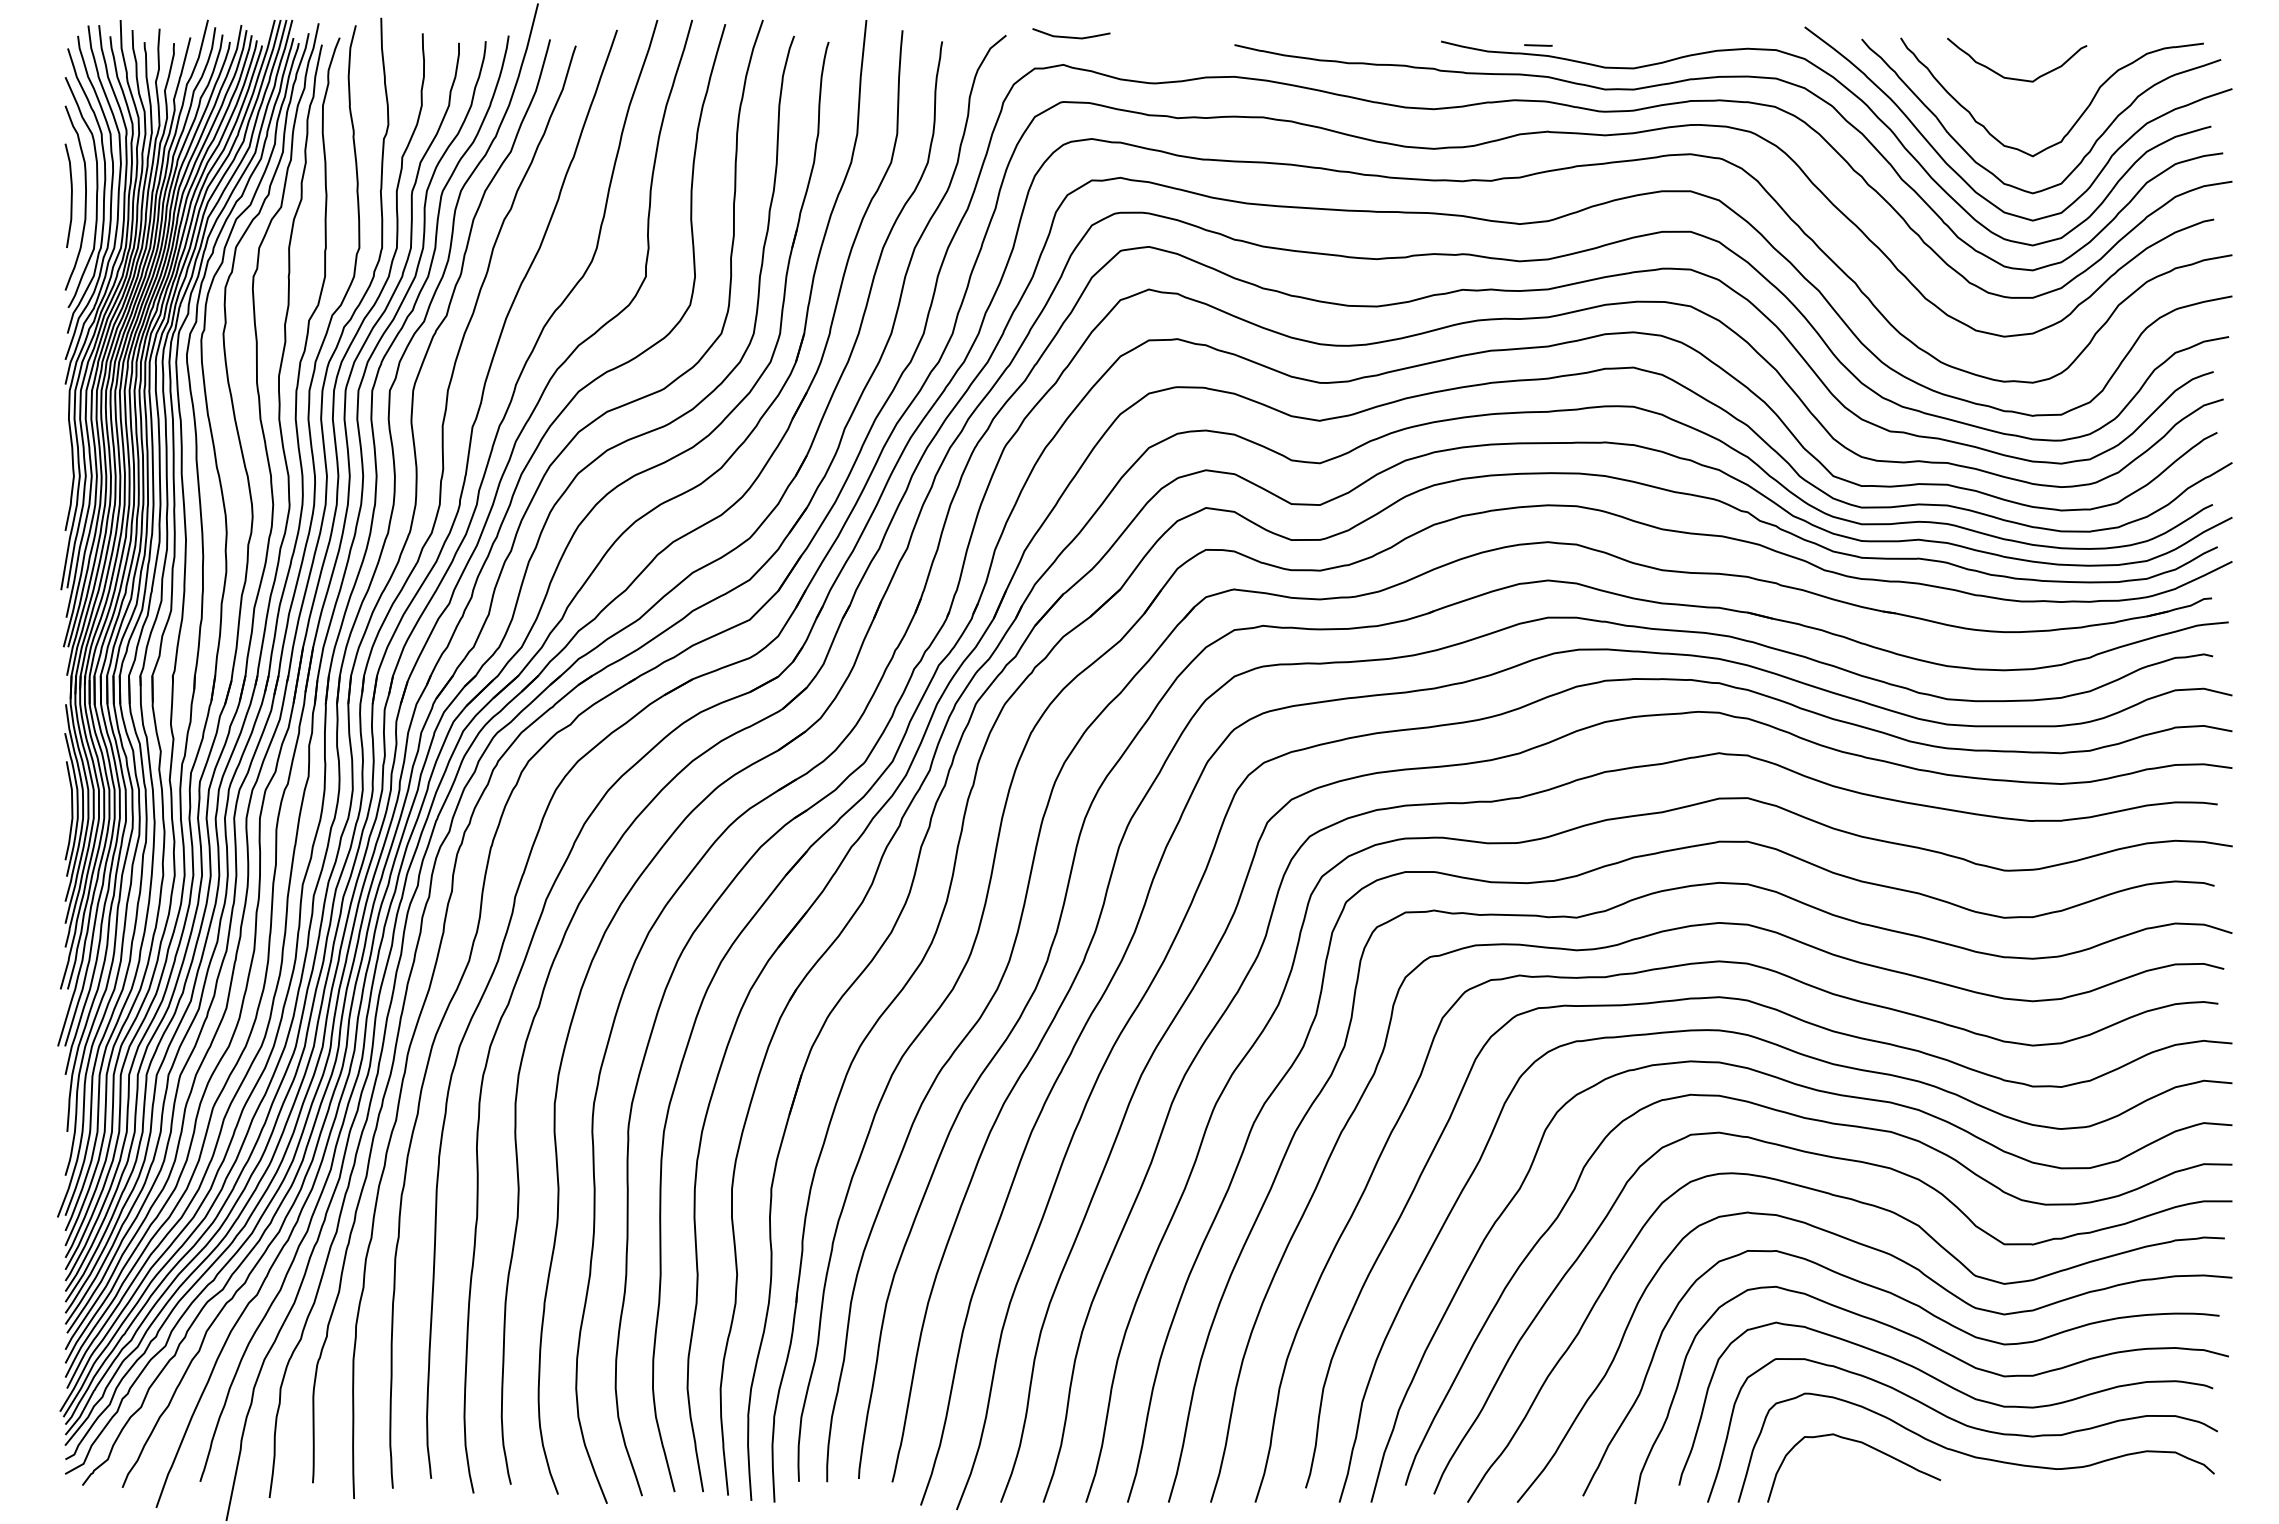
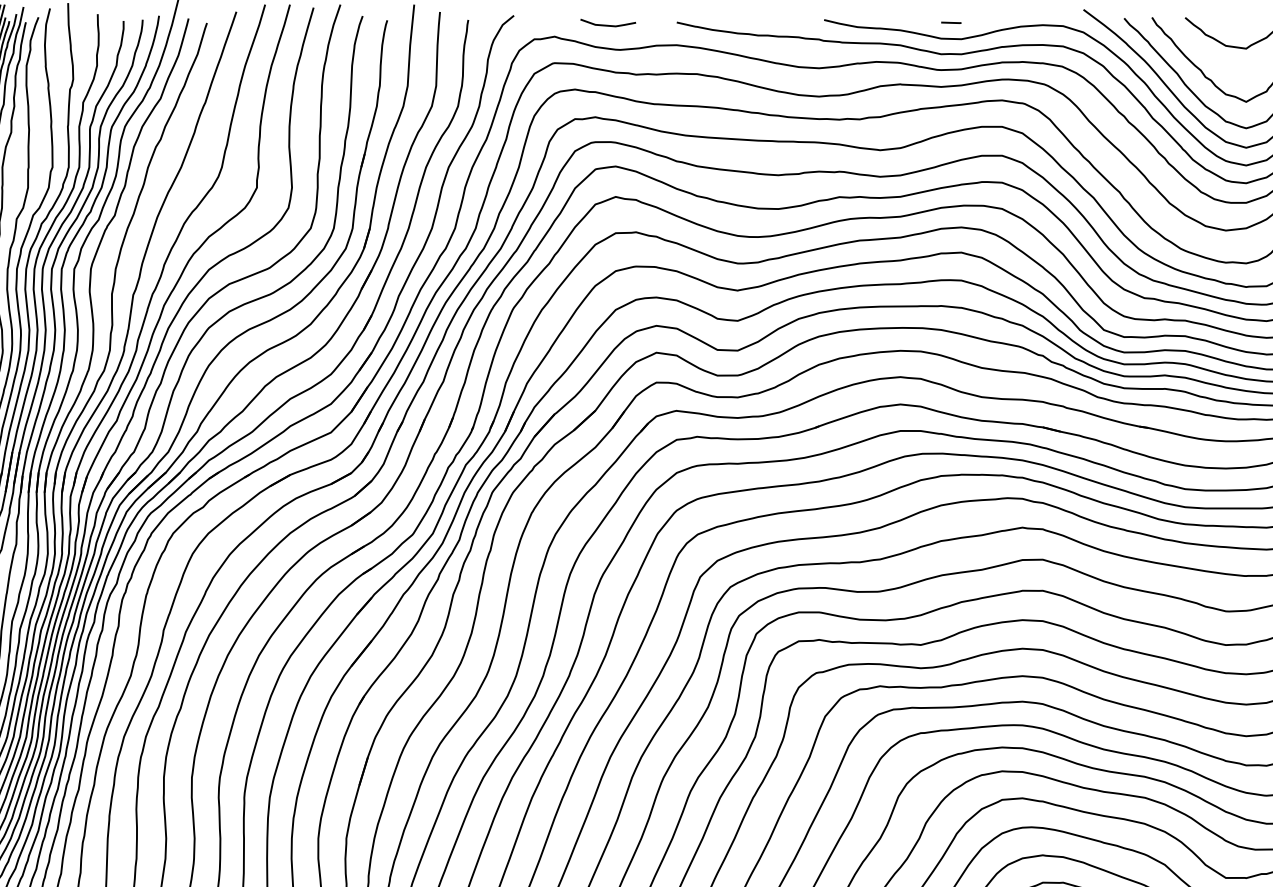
line: (1071, 36) -> (608, 24), moved
line: (1538, 45) -> (951, 22), moved

